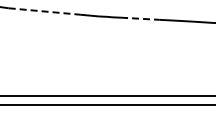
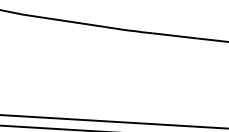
line: (44, 11) -> (64, 20), dashed -> solid
line: (140, 18) -> (175, 35), dashed -> solid

